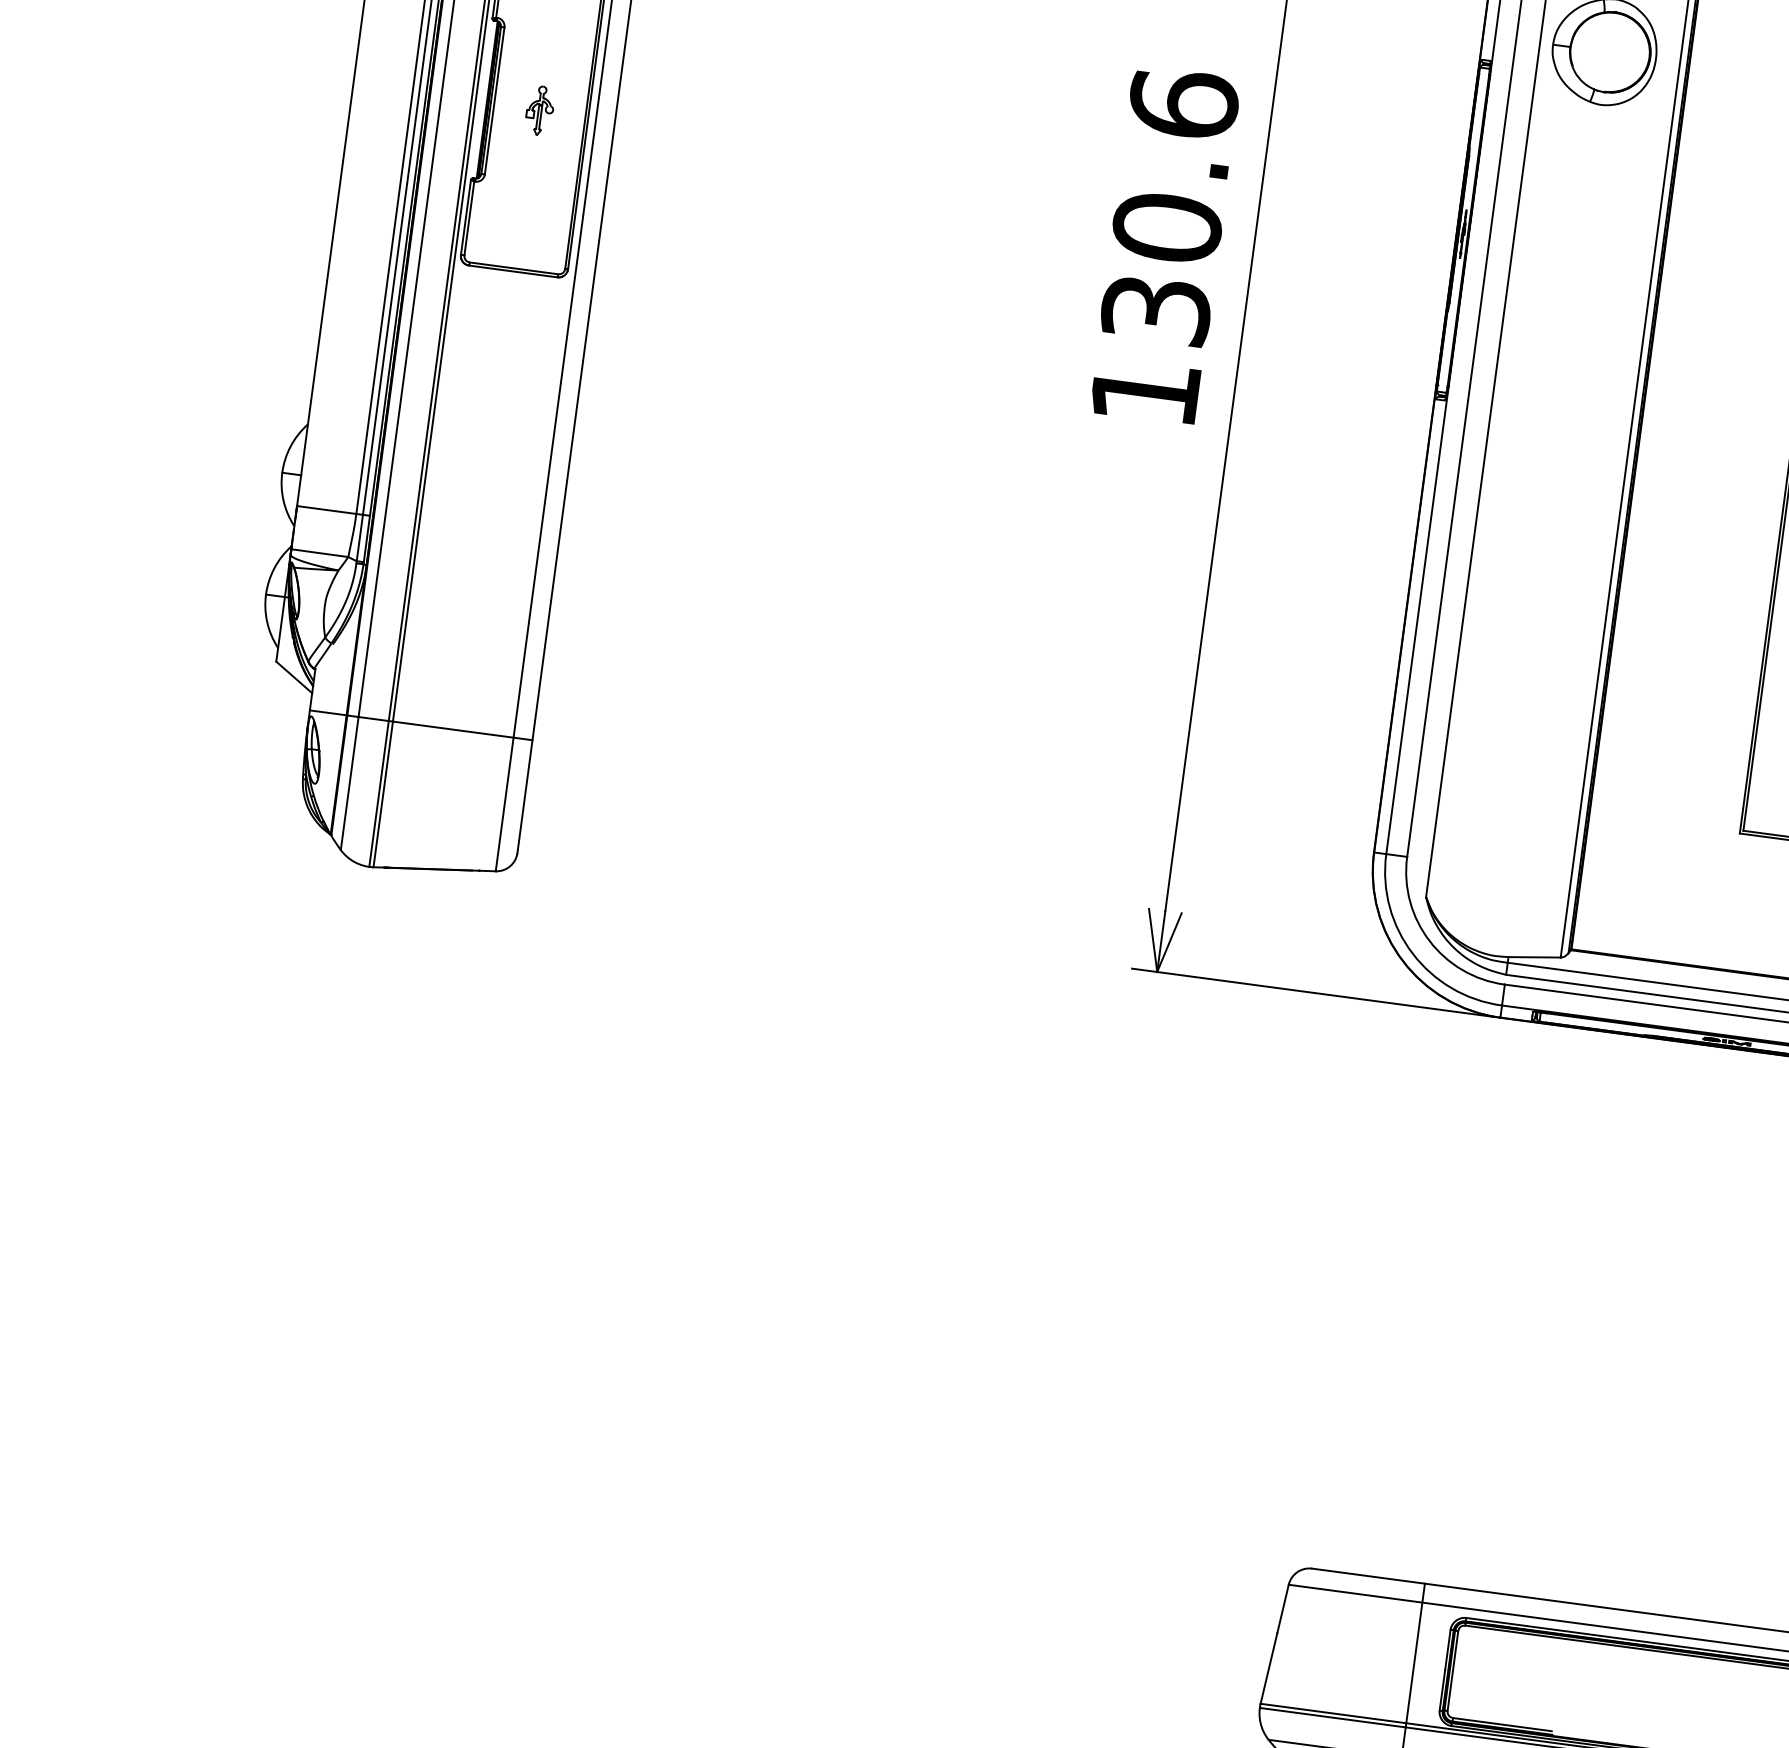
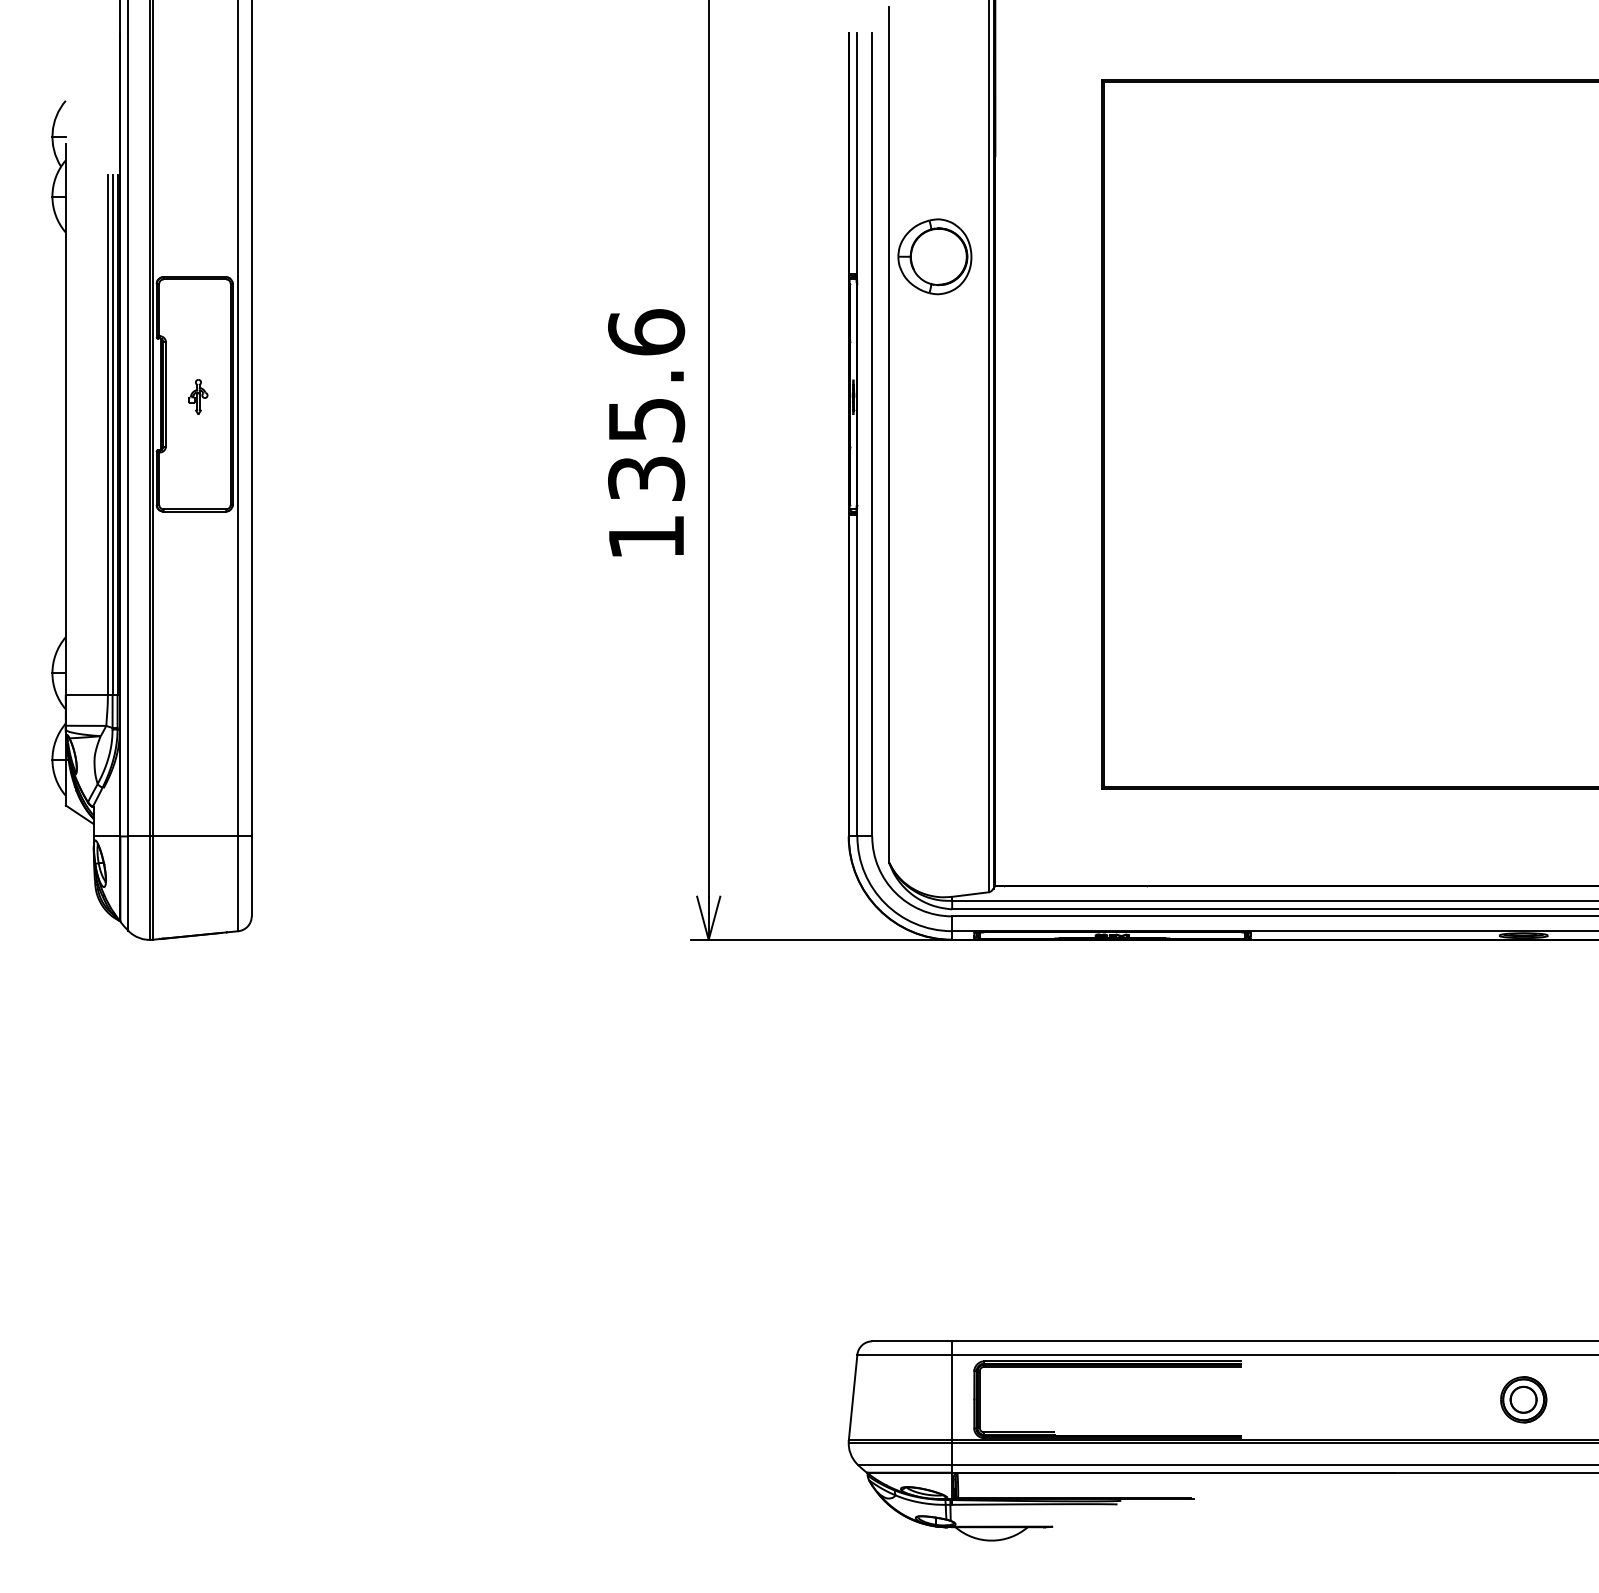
text: (1167, 228) -> (646, 420), 130.6 -> 135.6

